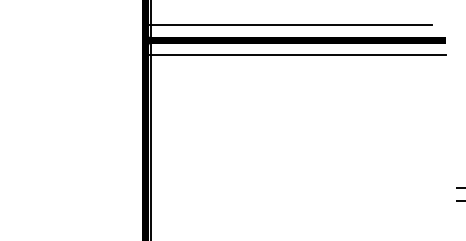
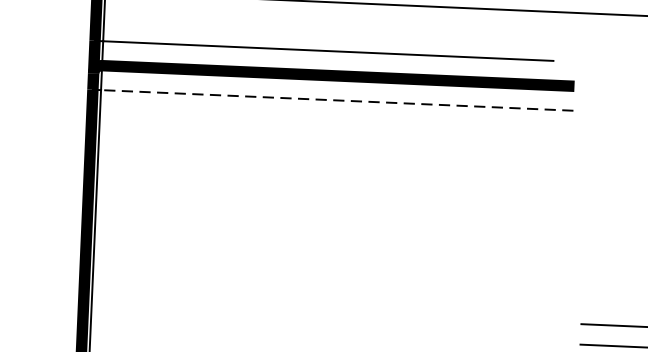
line: (297, 55) -> (336, 100), solid -> dashed

